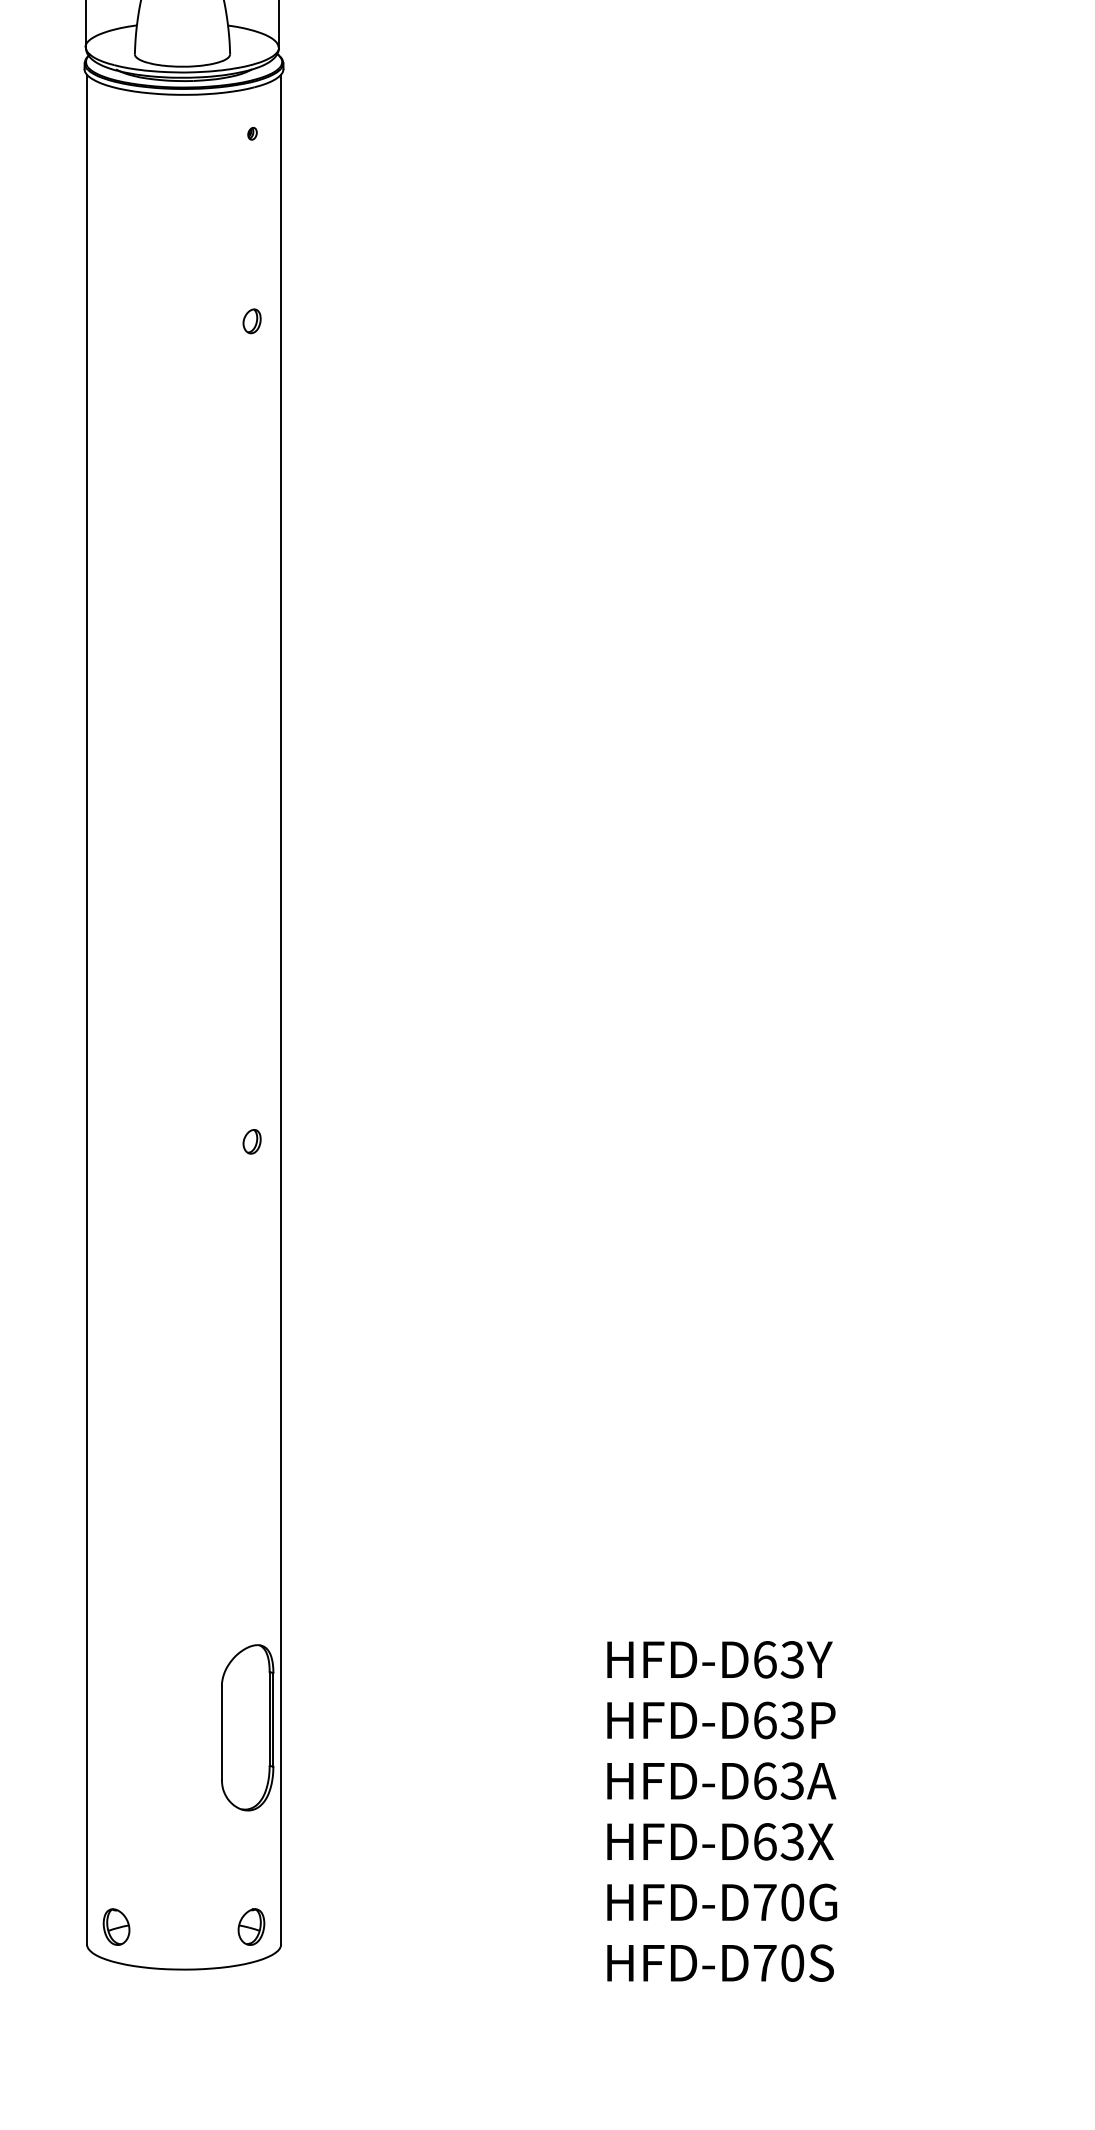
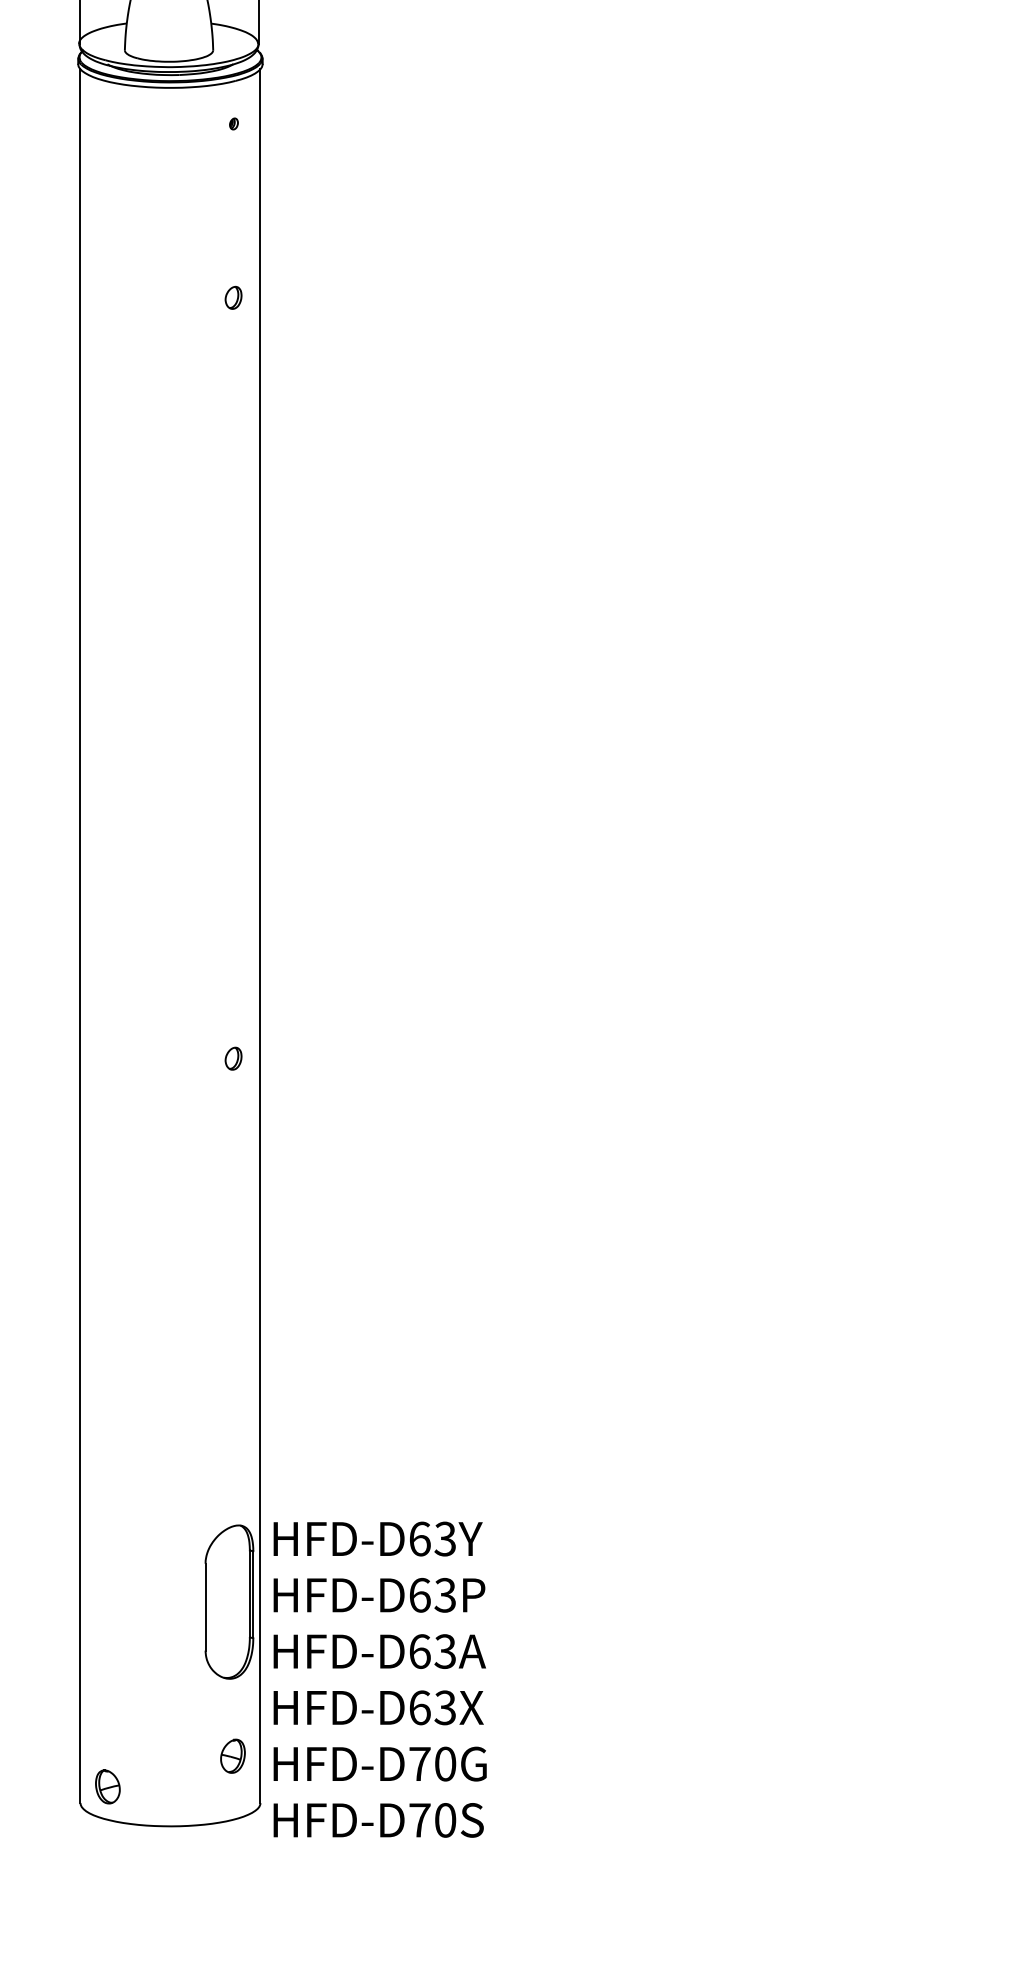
text: (722, 1811) -> (380, 1679), moved
part: (251, 1926) -> (233, 1755), moved

